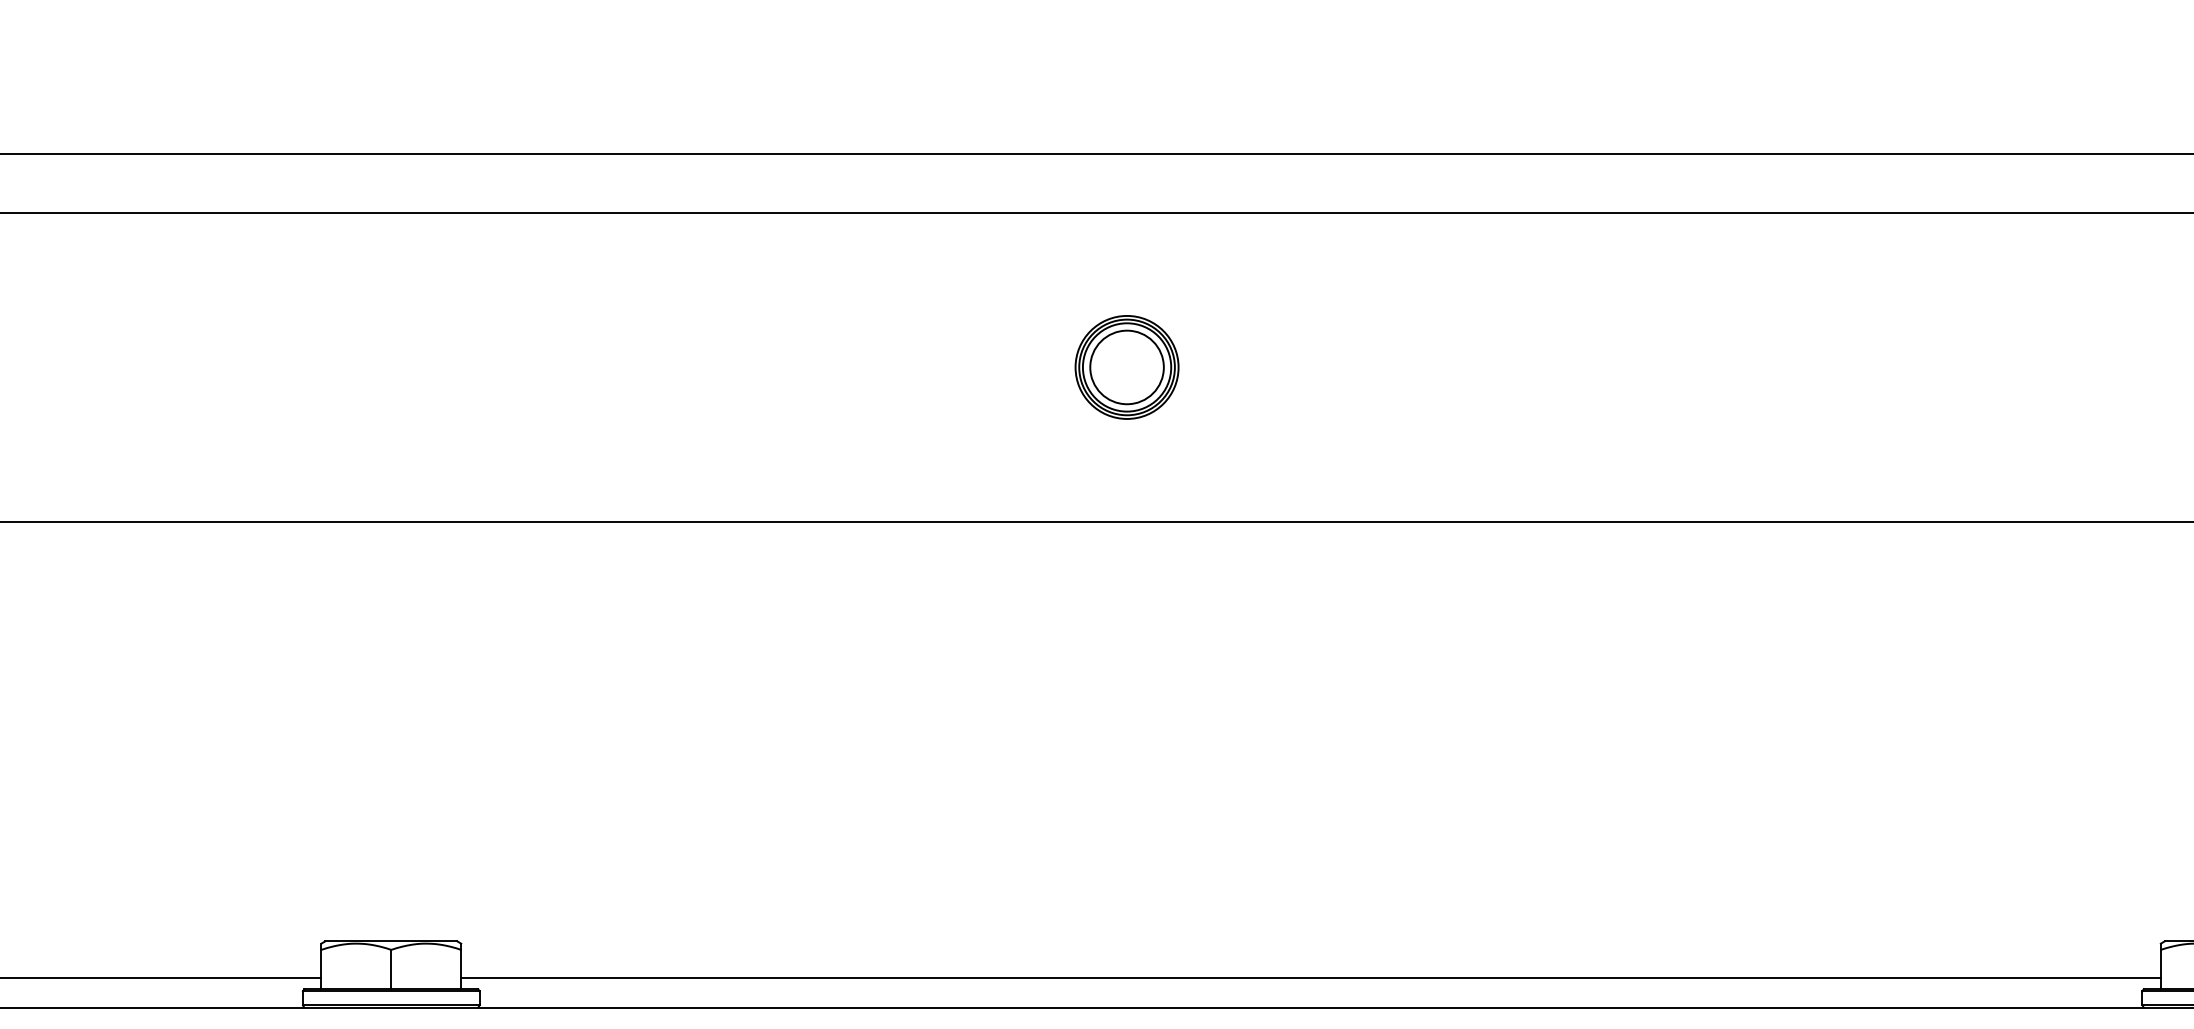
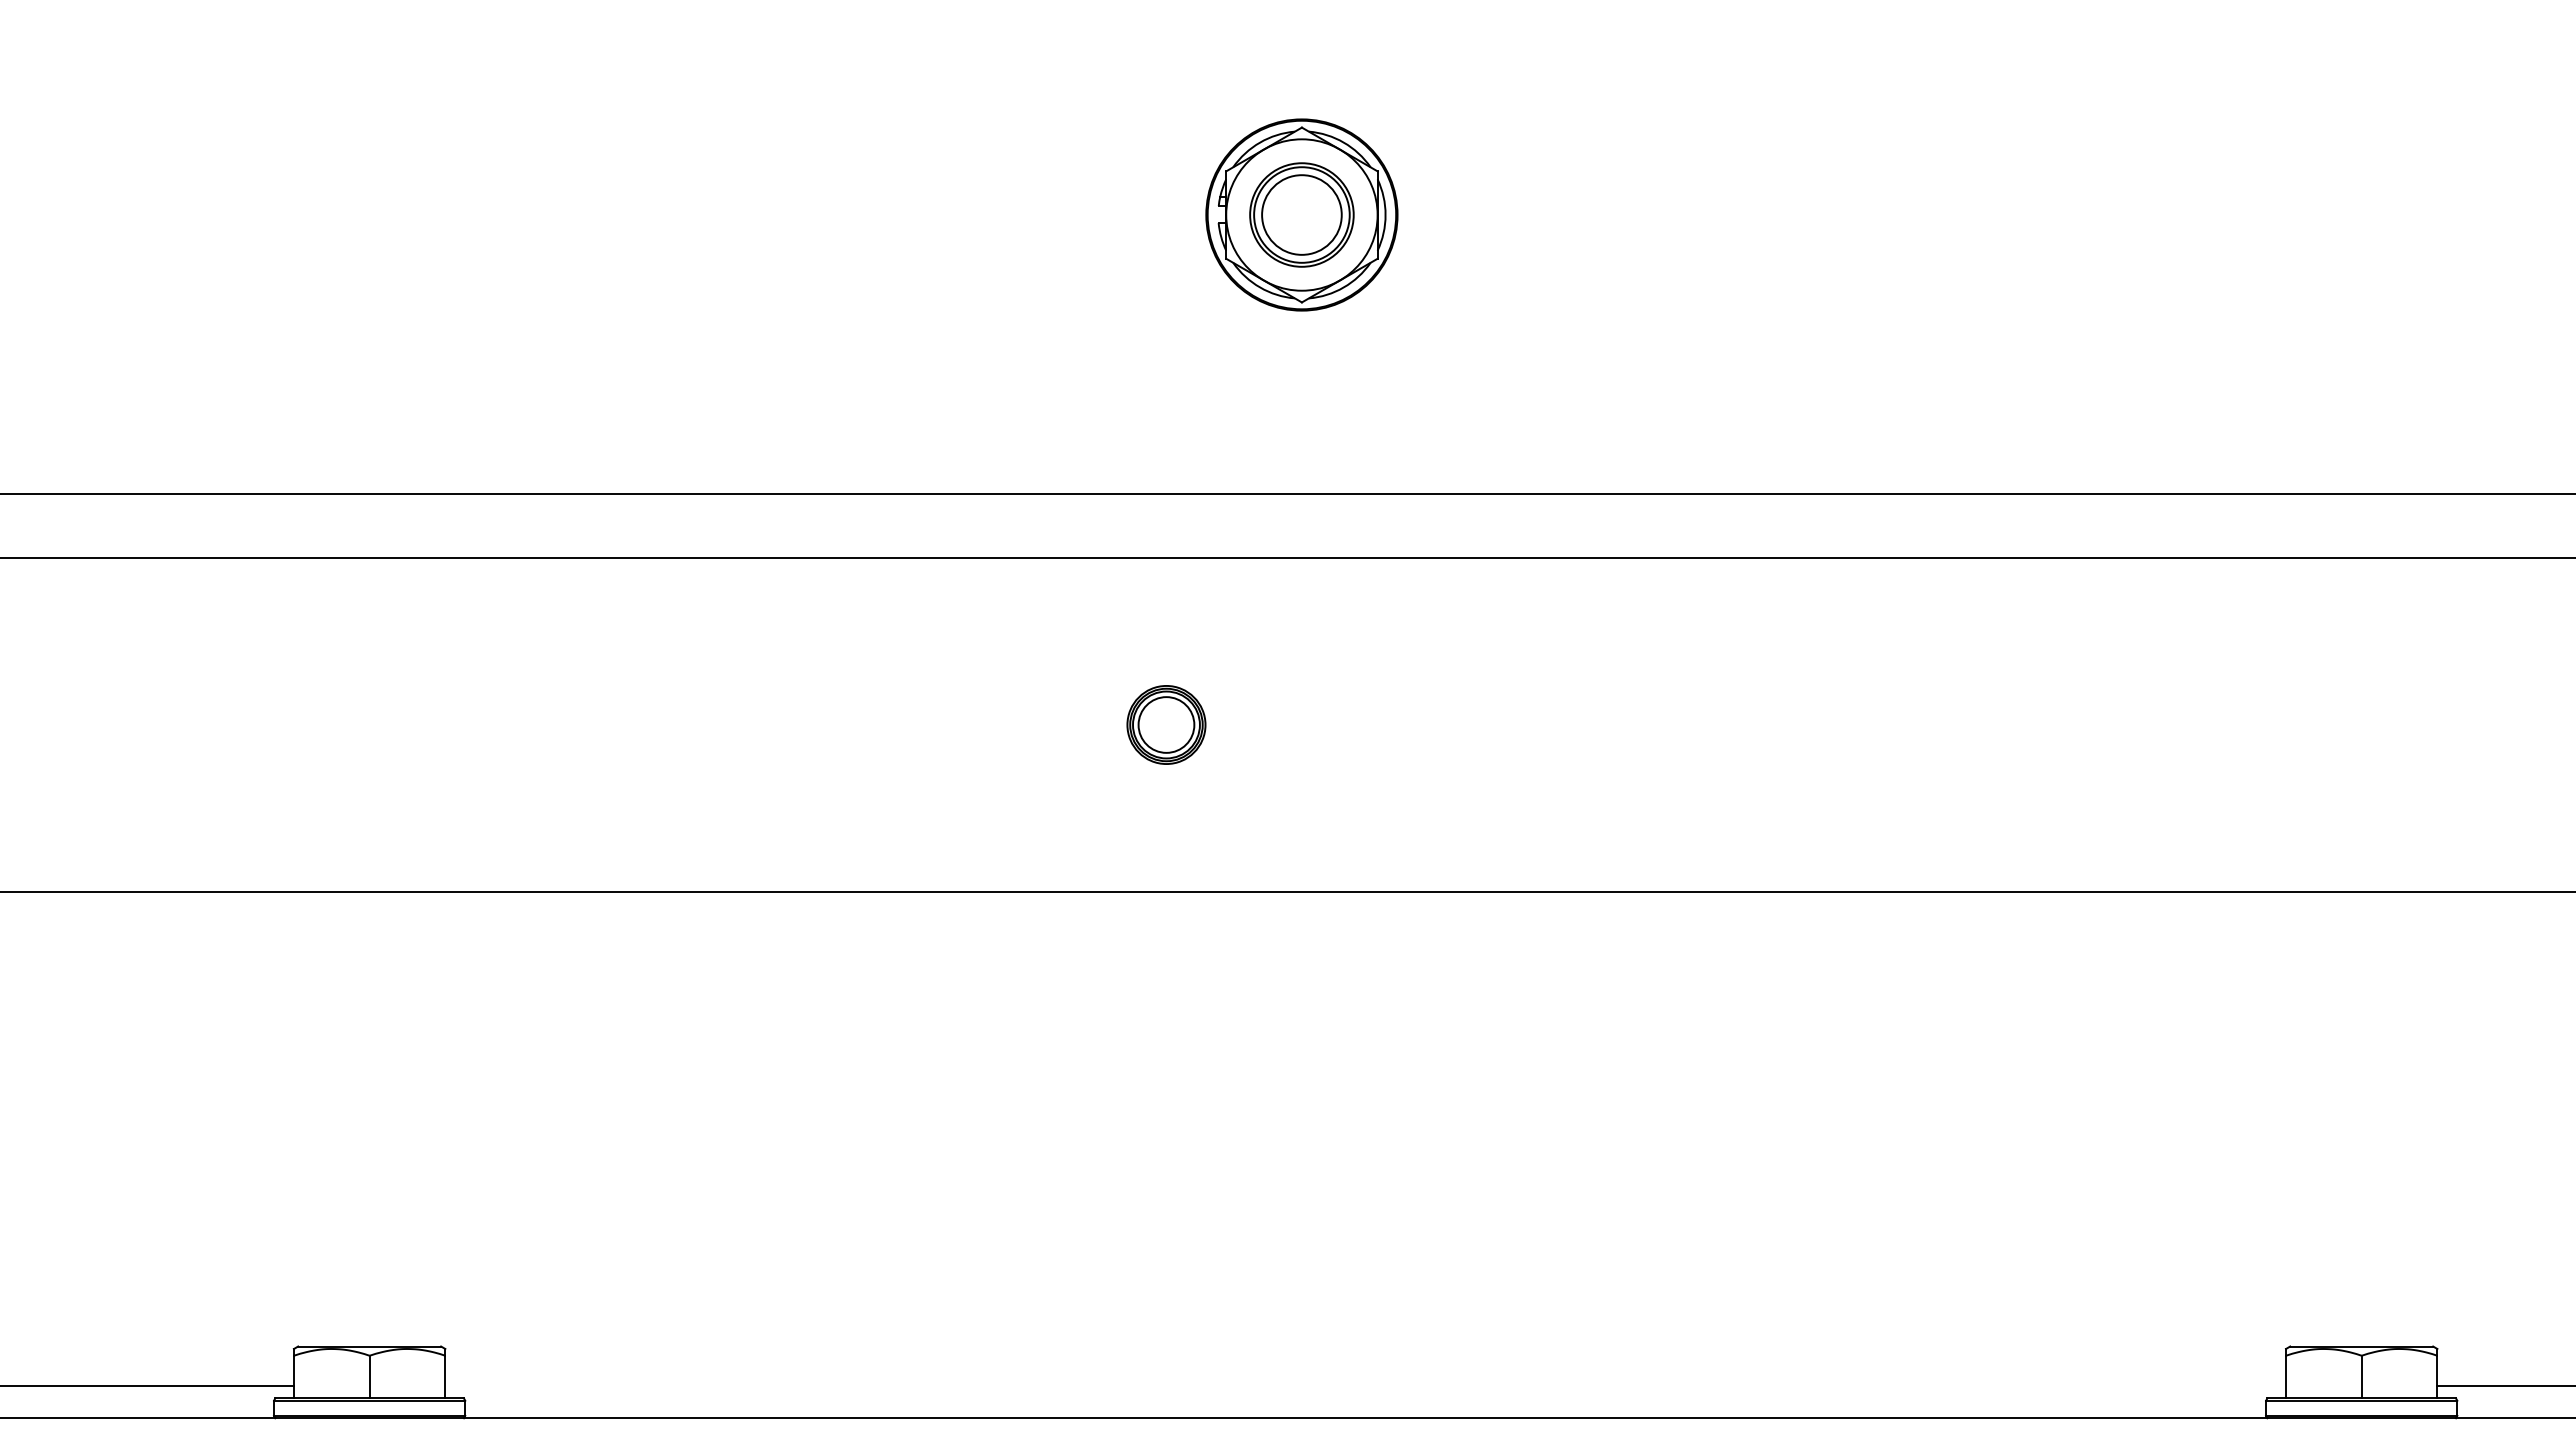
part: (1127, 366) -> (1166, 724), size x0.7
line: (1310, 978) -> (1365, 1386), removed

